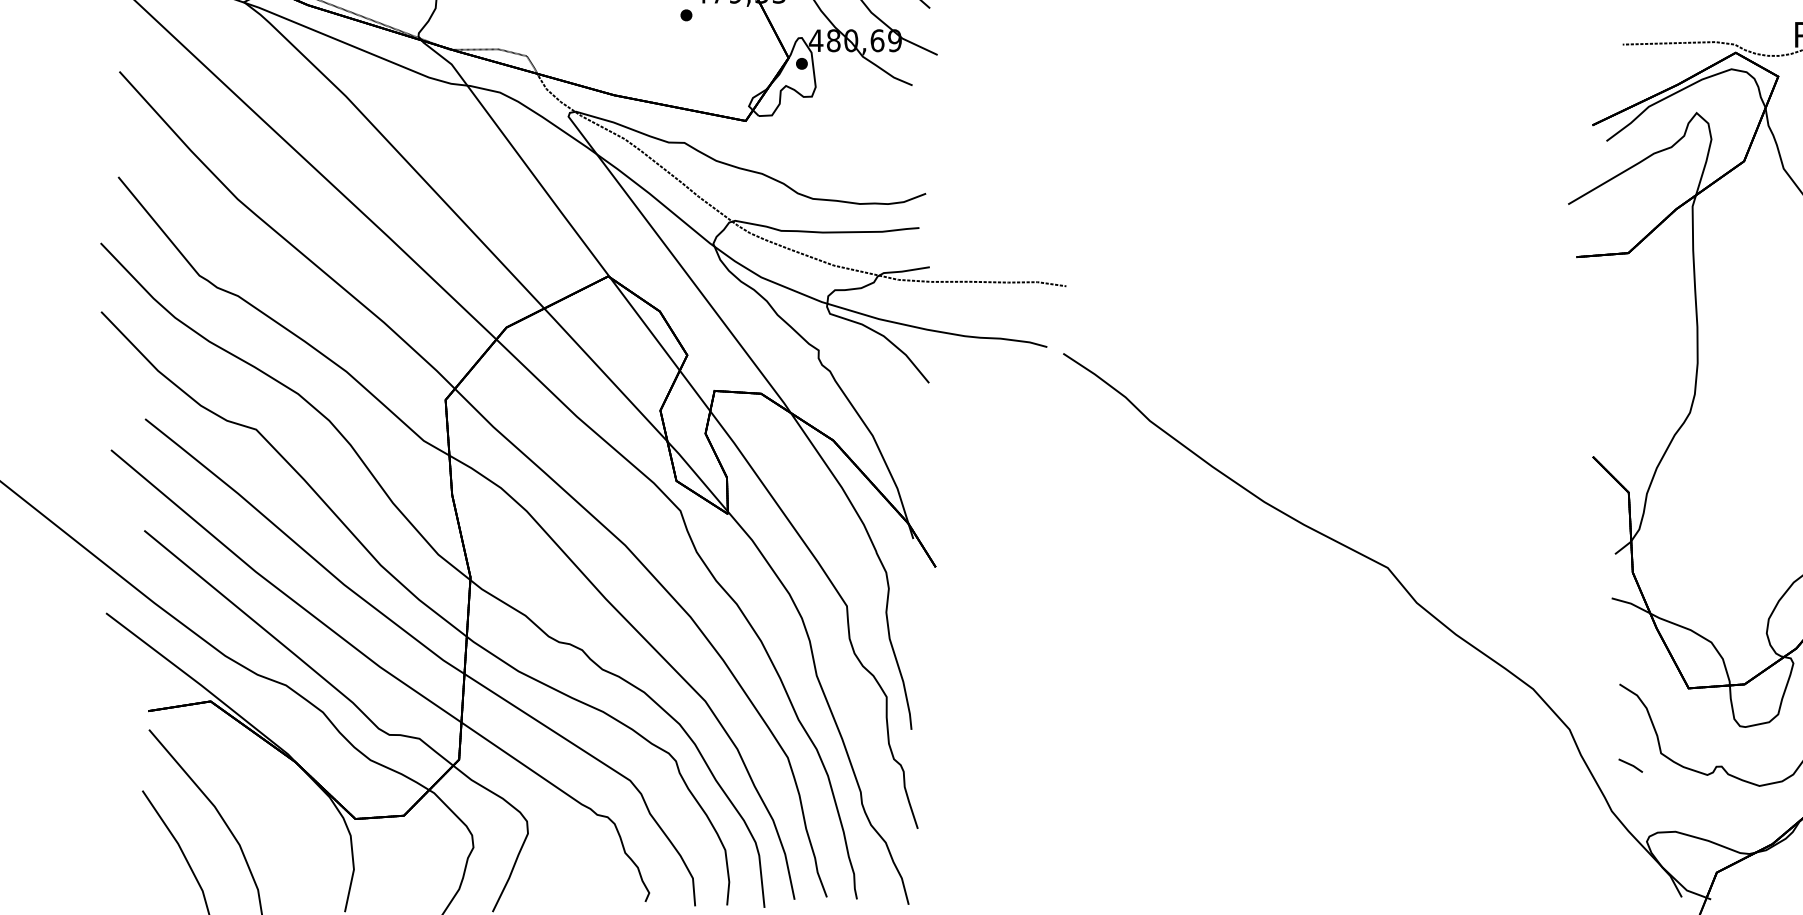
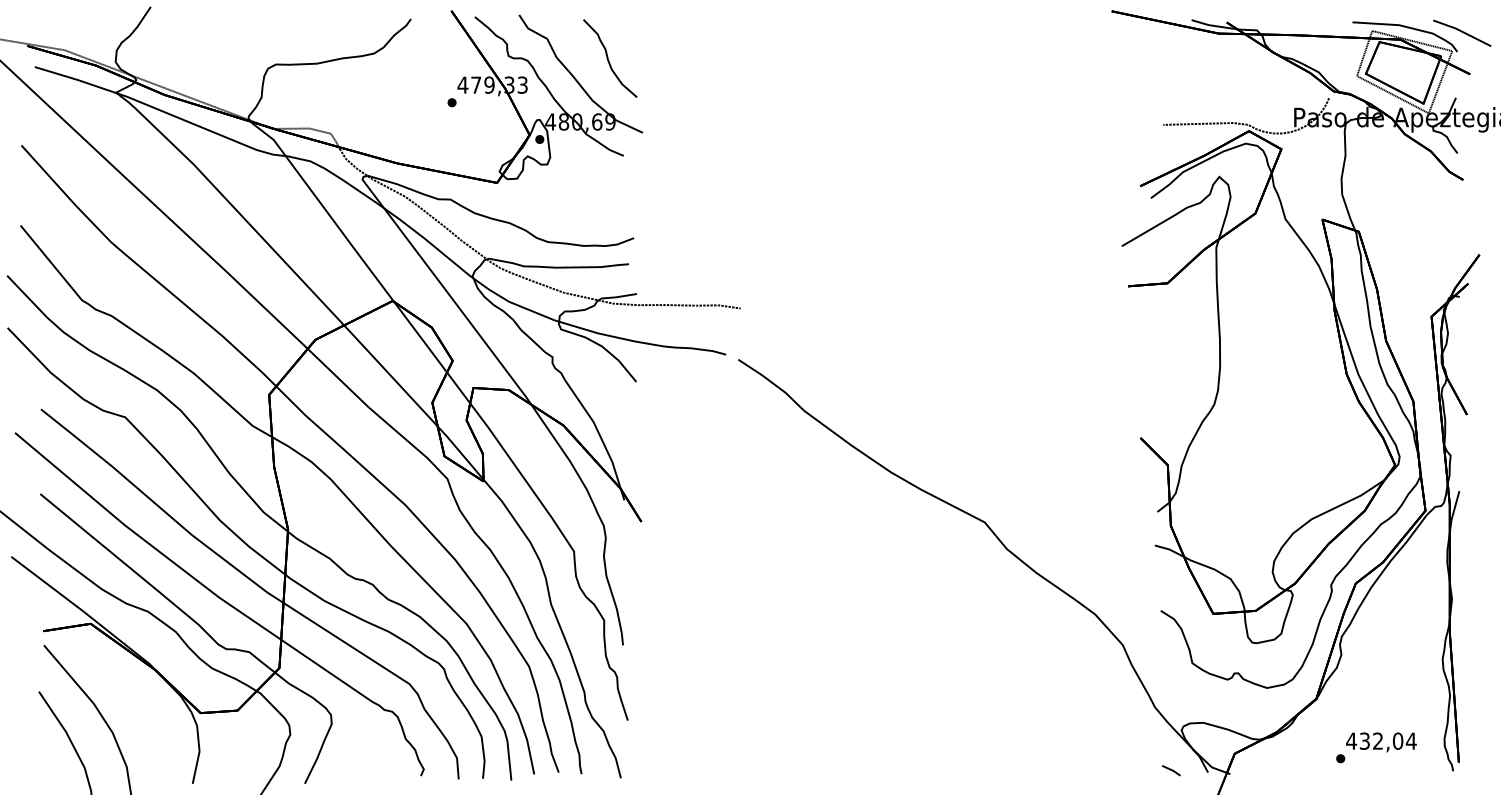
line: (1630, 765) -> (1171, 770), moved

